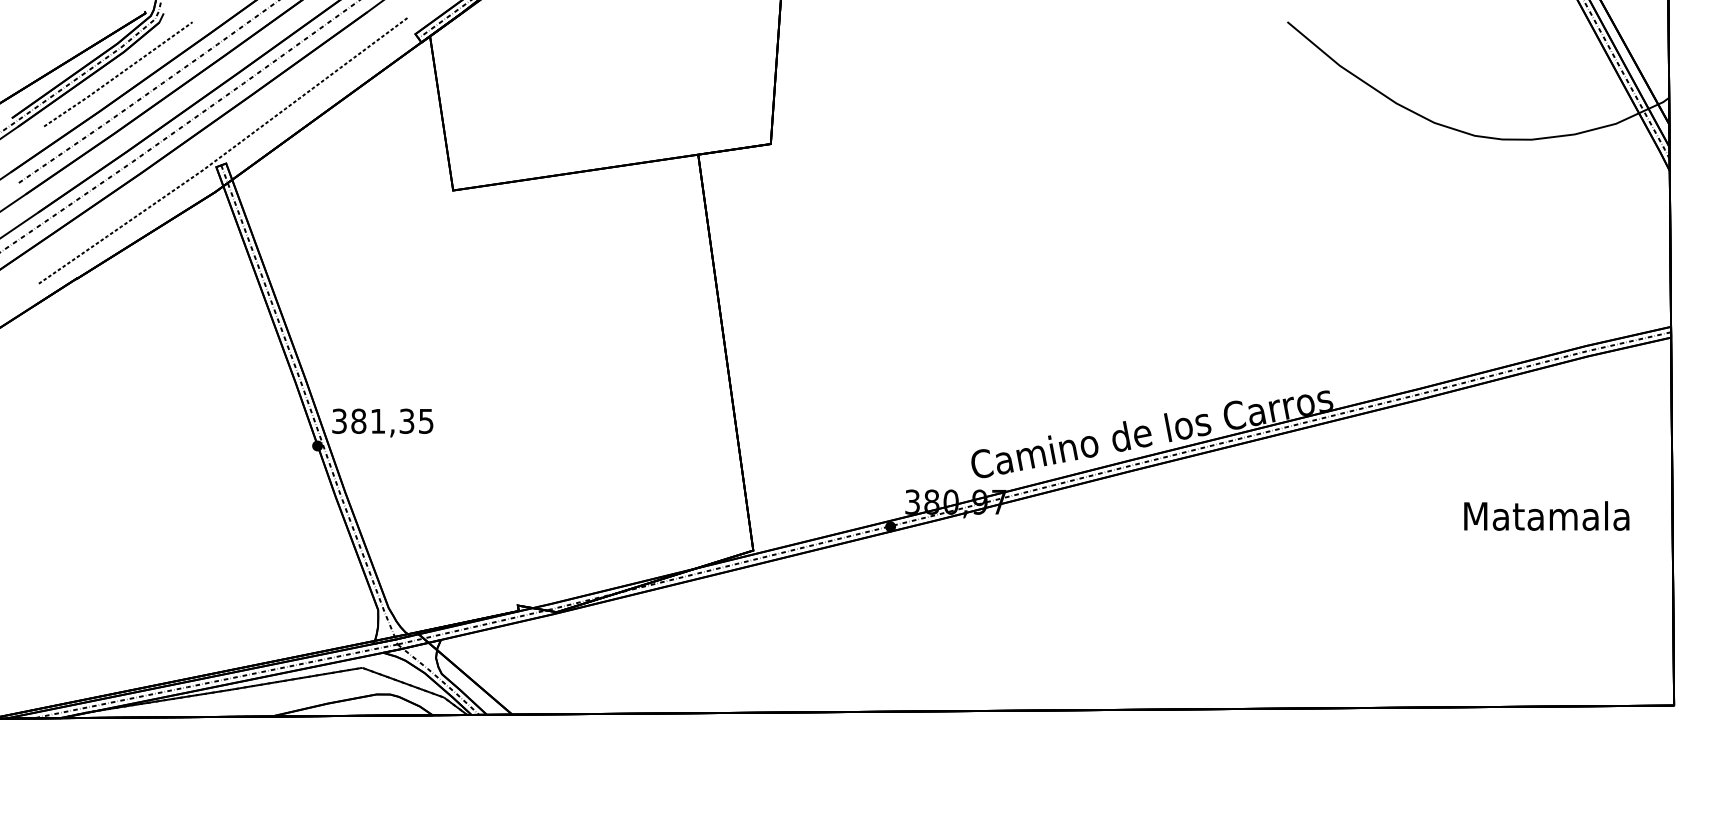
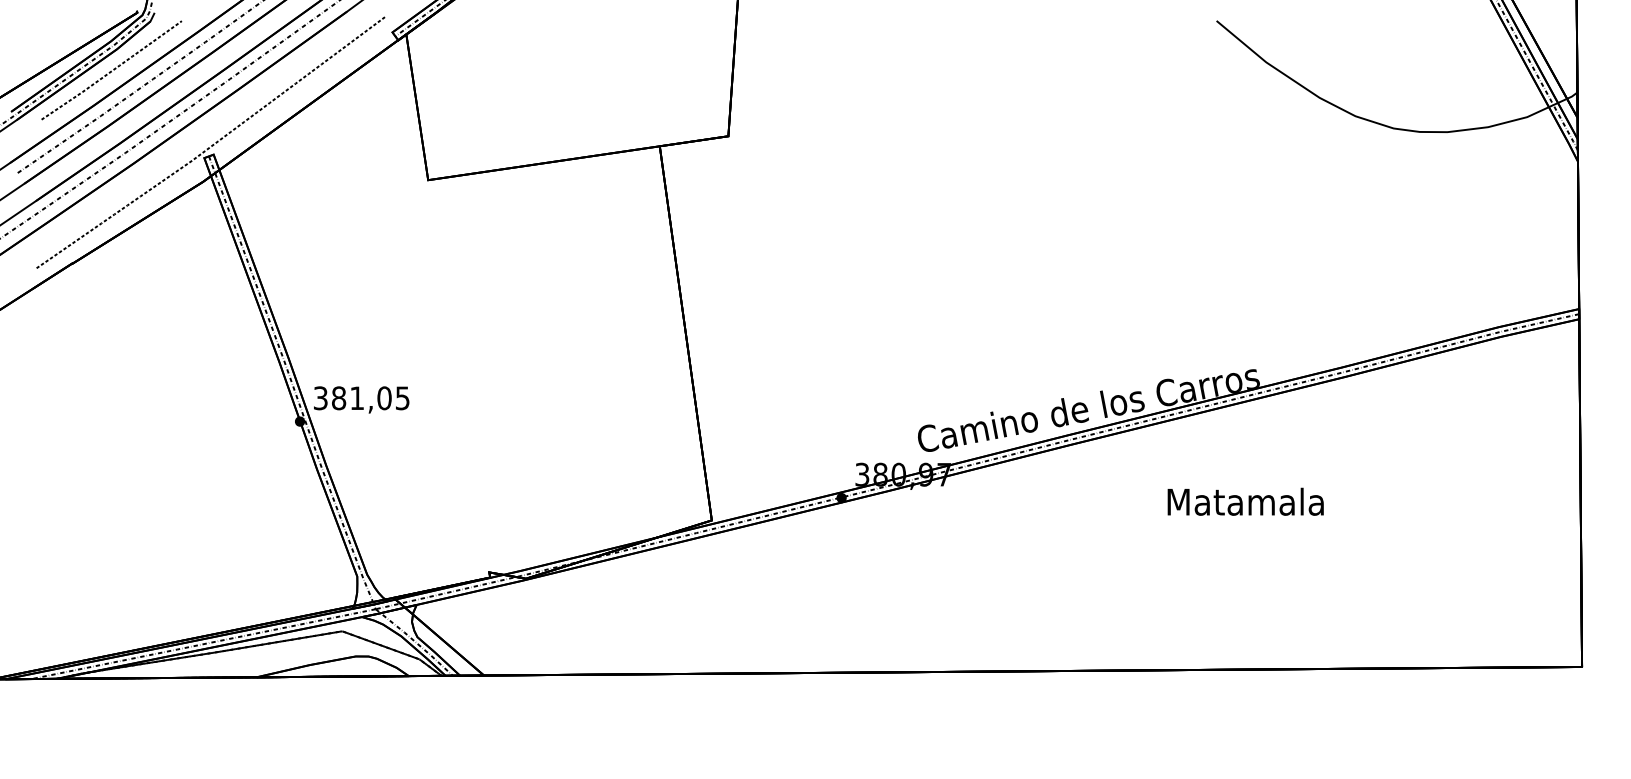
text: (406, 421) -> (384, 398), 381,35 -> 381,05
text: (1546, 515) -> (1245, 501), moved

